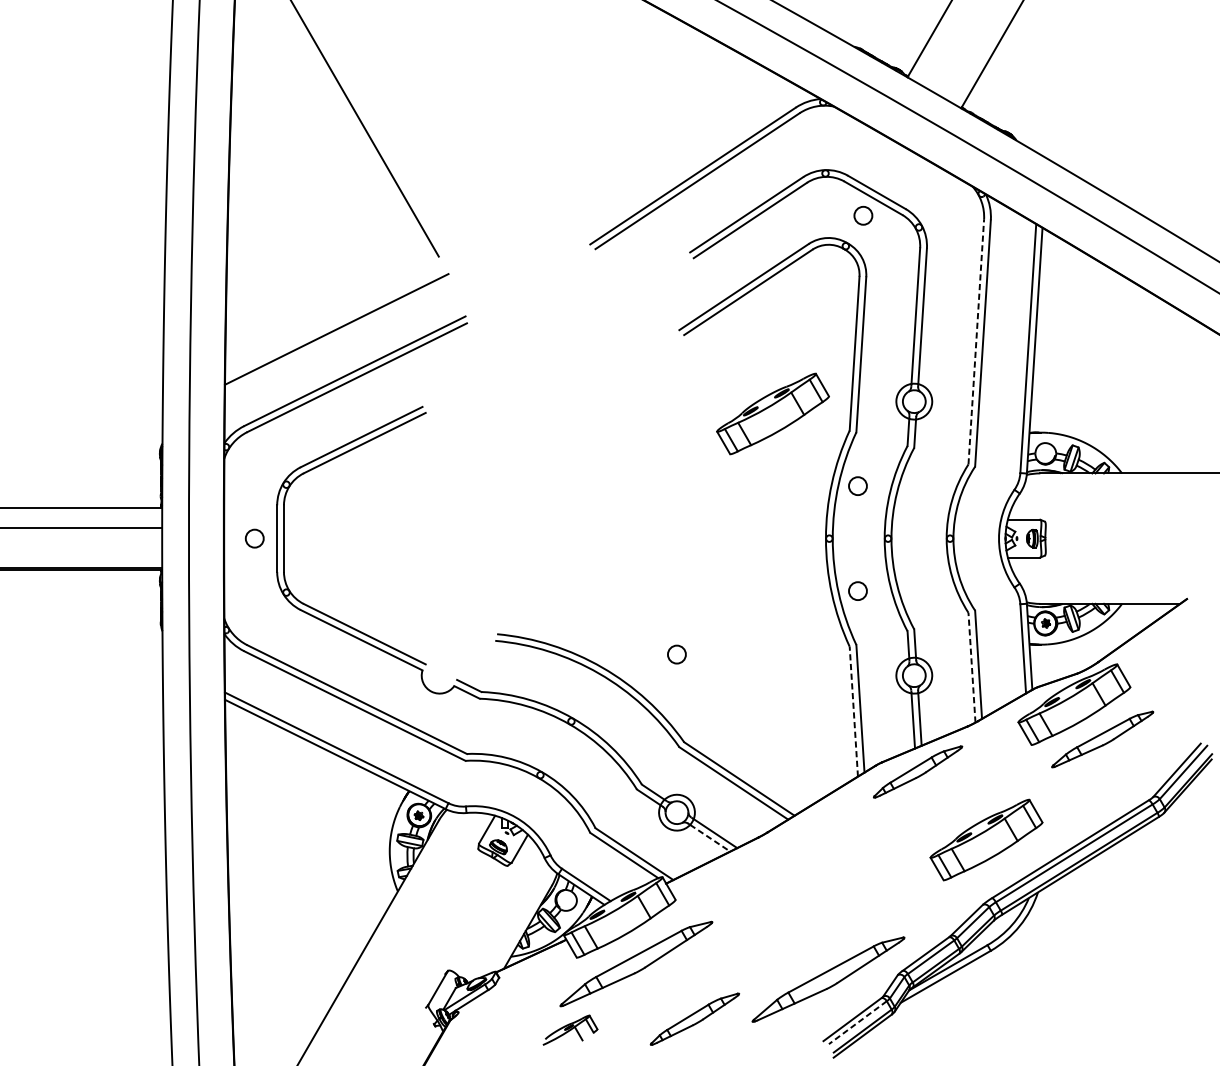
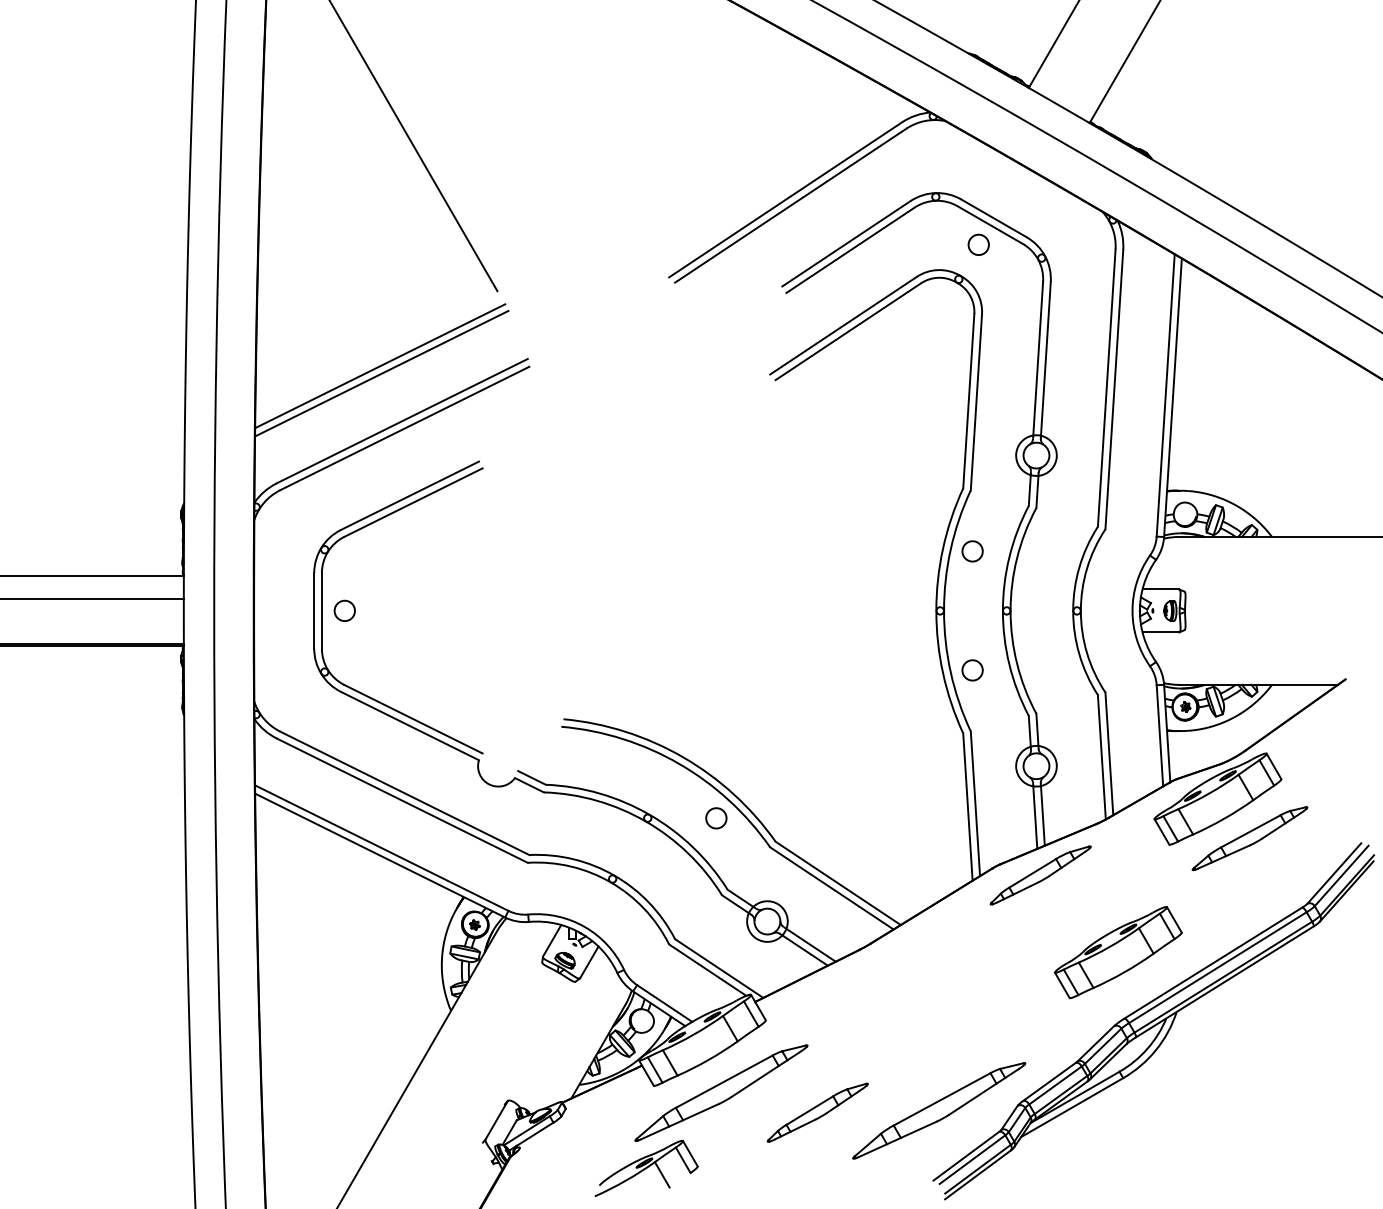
line: (335, 323) -> (380, 366), added
line: (976, 342) -> (1106, 388), dashed -> solid
part: (772, 413) -> (875, 469), removed
circle: (254, 538) -> (344, 610), moved
circle: (677, 654) -> (716, 818), moved
line: (971, 667) -> (1101, 756), dashed -> solid
line: (853, 712) -> (967, 807), dashed -> solid
line: (710, 838) -> (805, 950), dashed -> solid
part: (694, 1019) -> (817, 1112), moved
line: (857, 1022) -> (972, 1159), dashed -> solid
part: (570, 1029) -> (646, 1167), size x1.67

